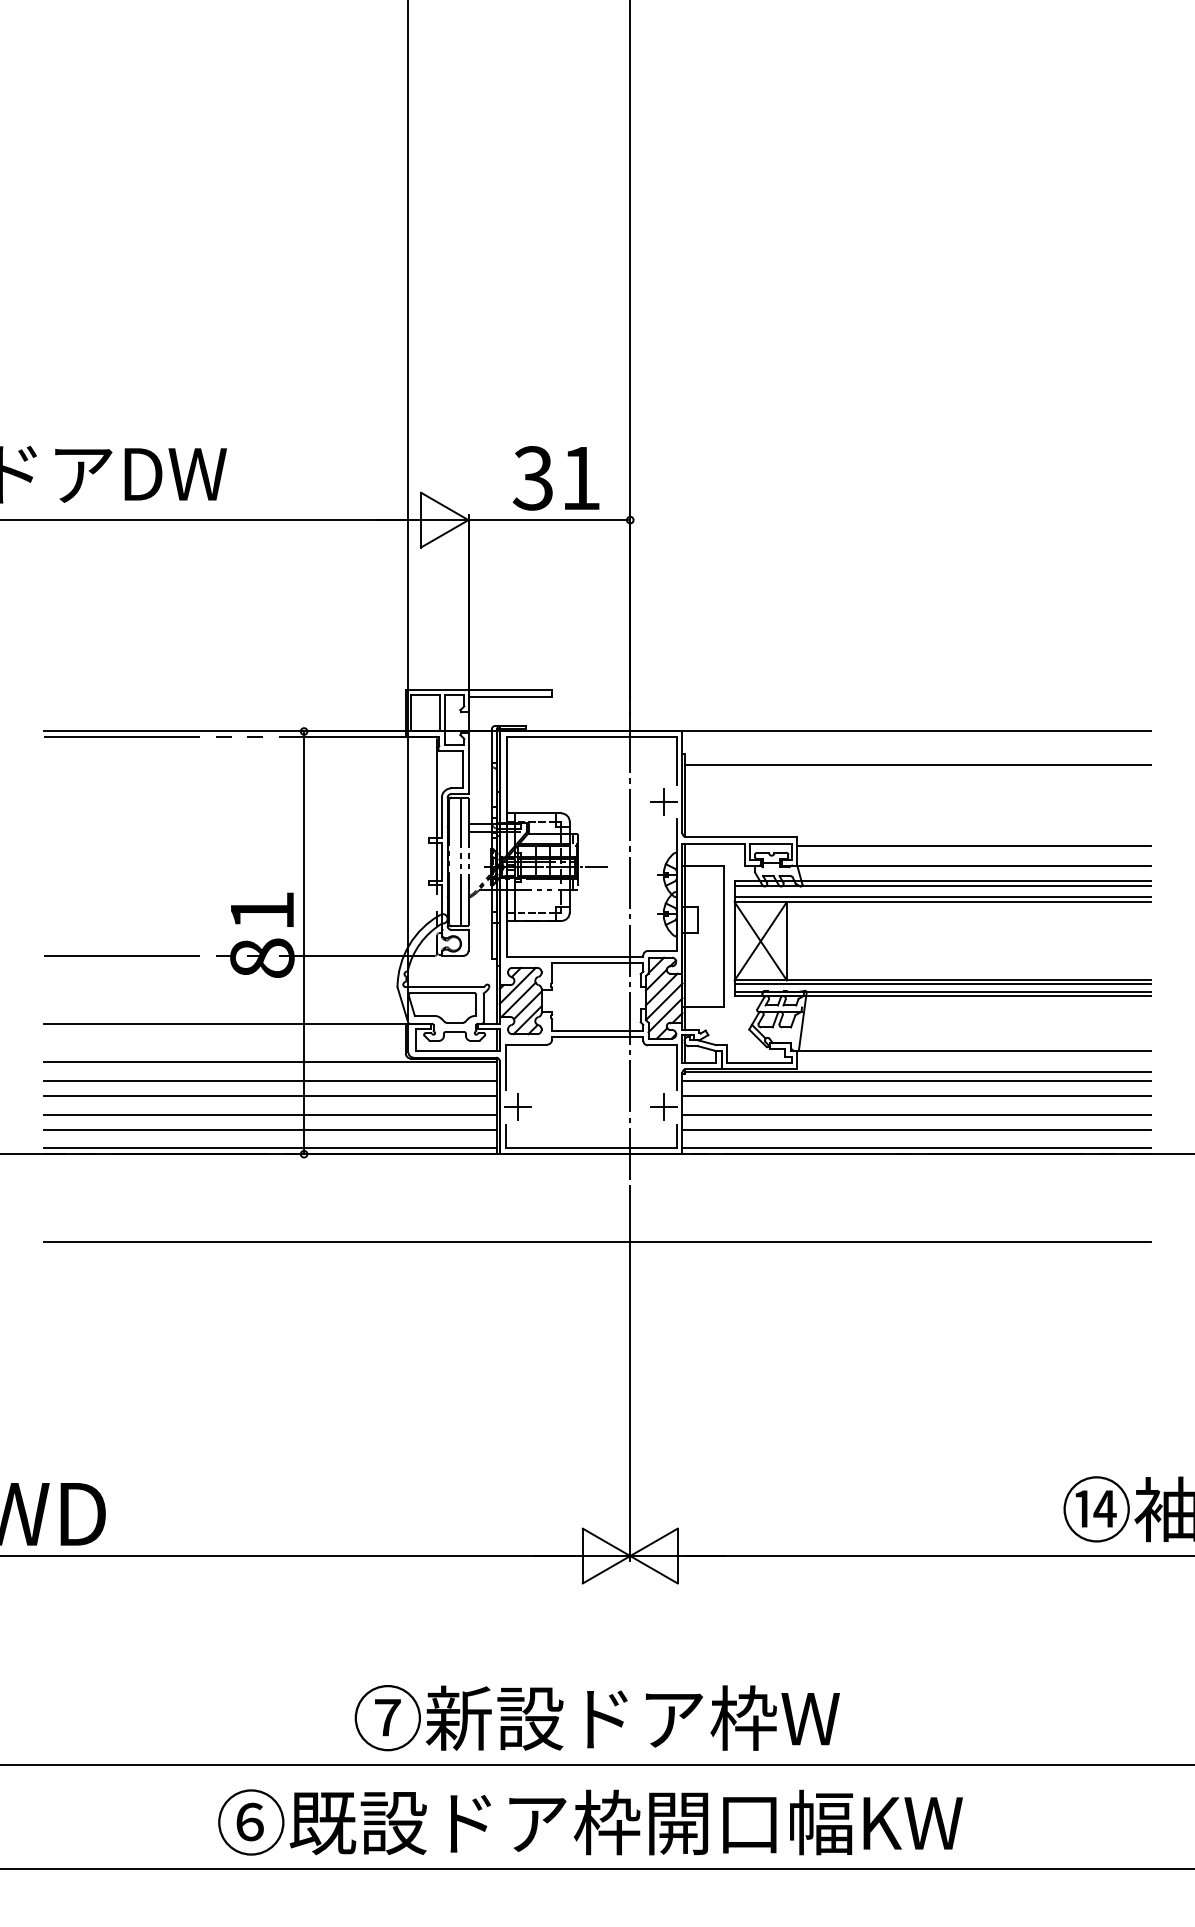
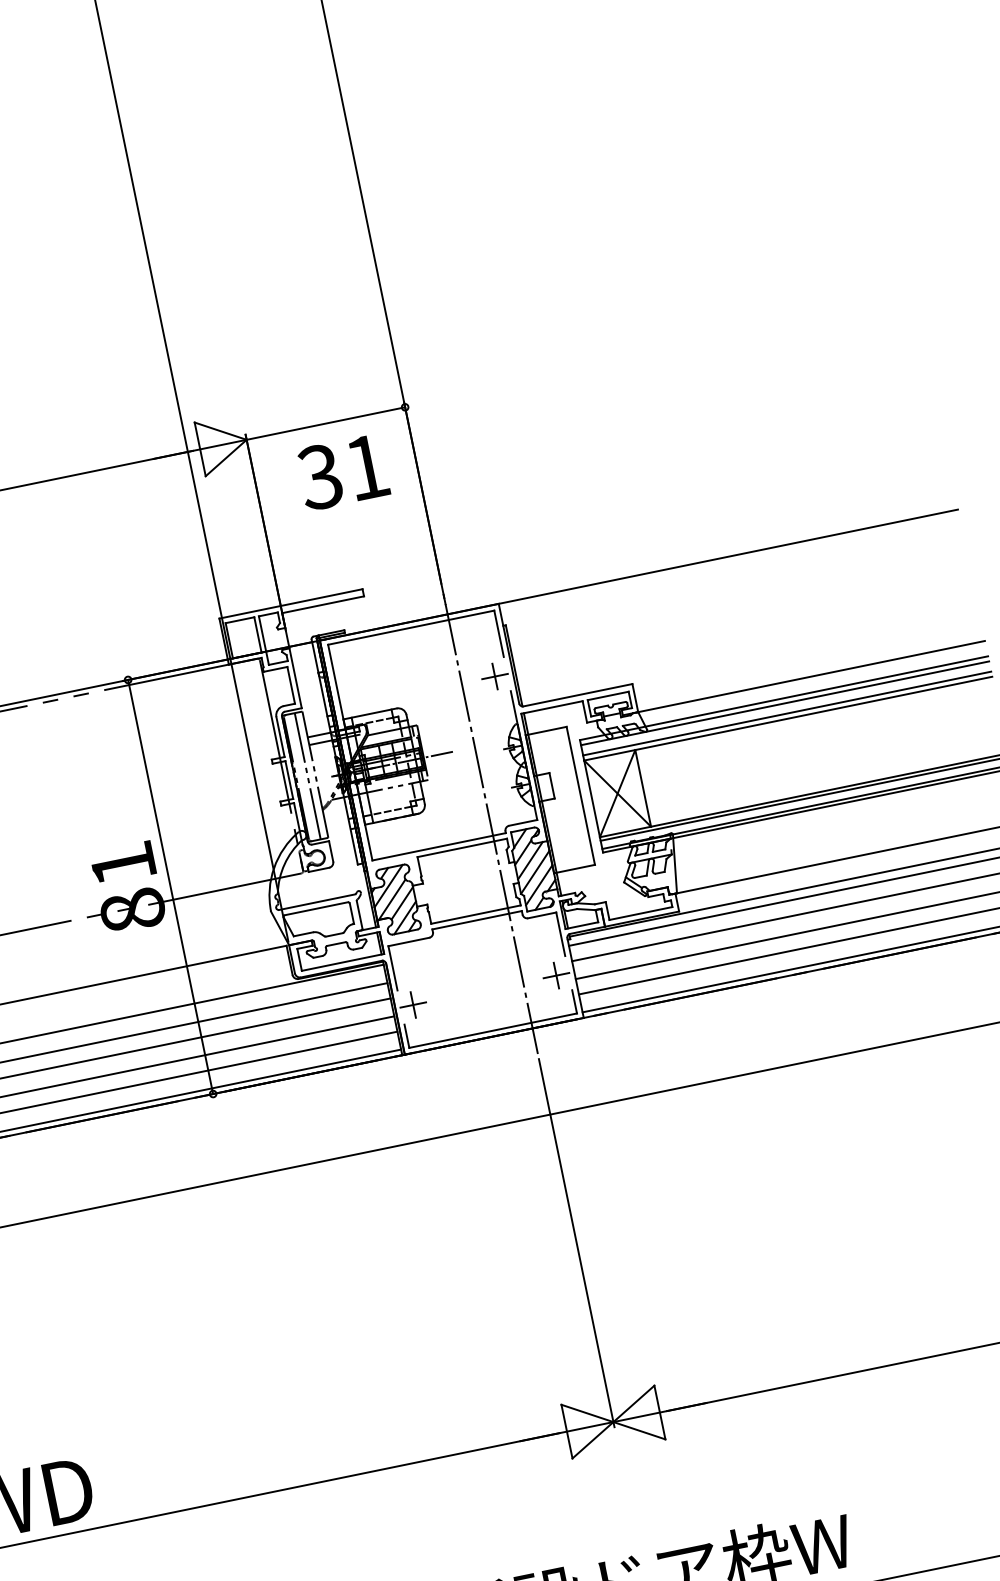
text: (555, 478) -> (342, 472), moved
line: (918, 765) -> (736, 589), removed
line: (974, 846) -> (807, 657), removed

